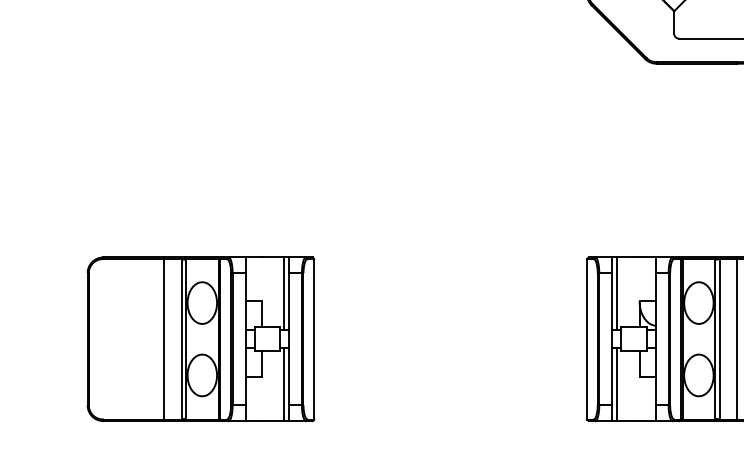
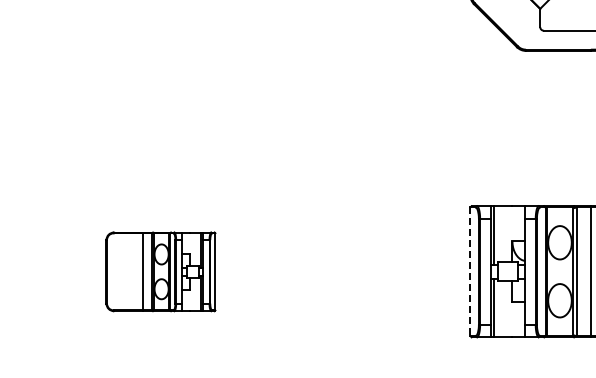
part: (200, 338) -> (160, 271), size x0.6
line: (587, 340) -> (470, 272), solid -> dashed

